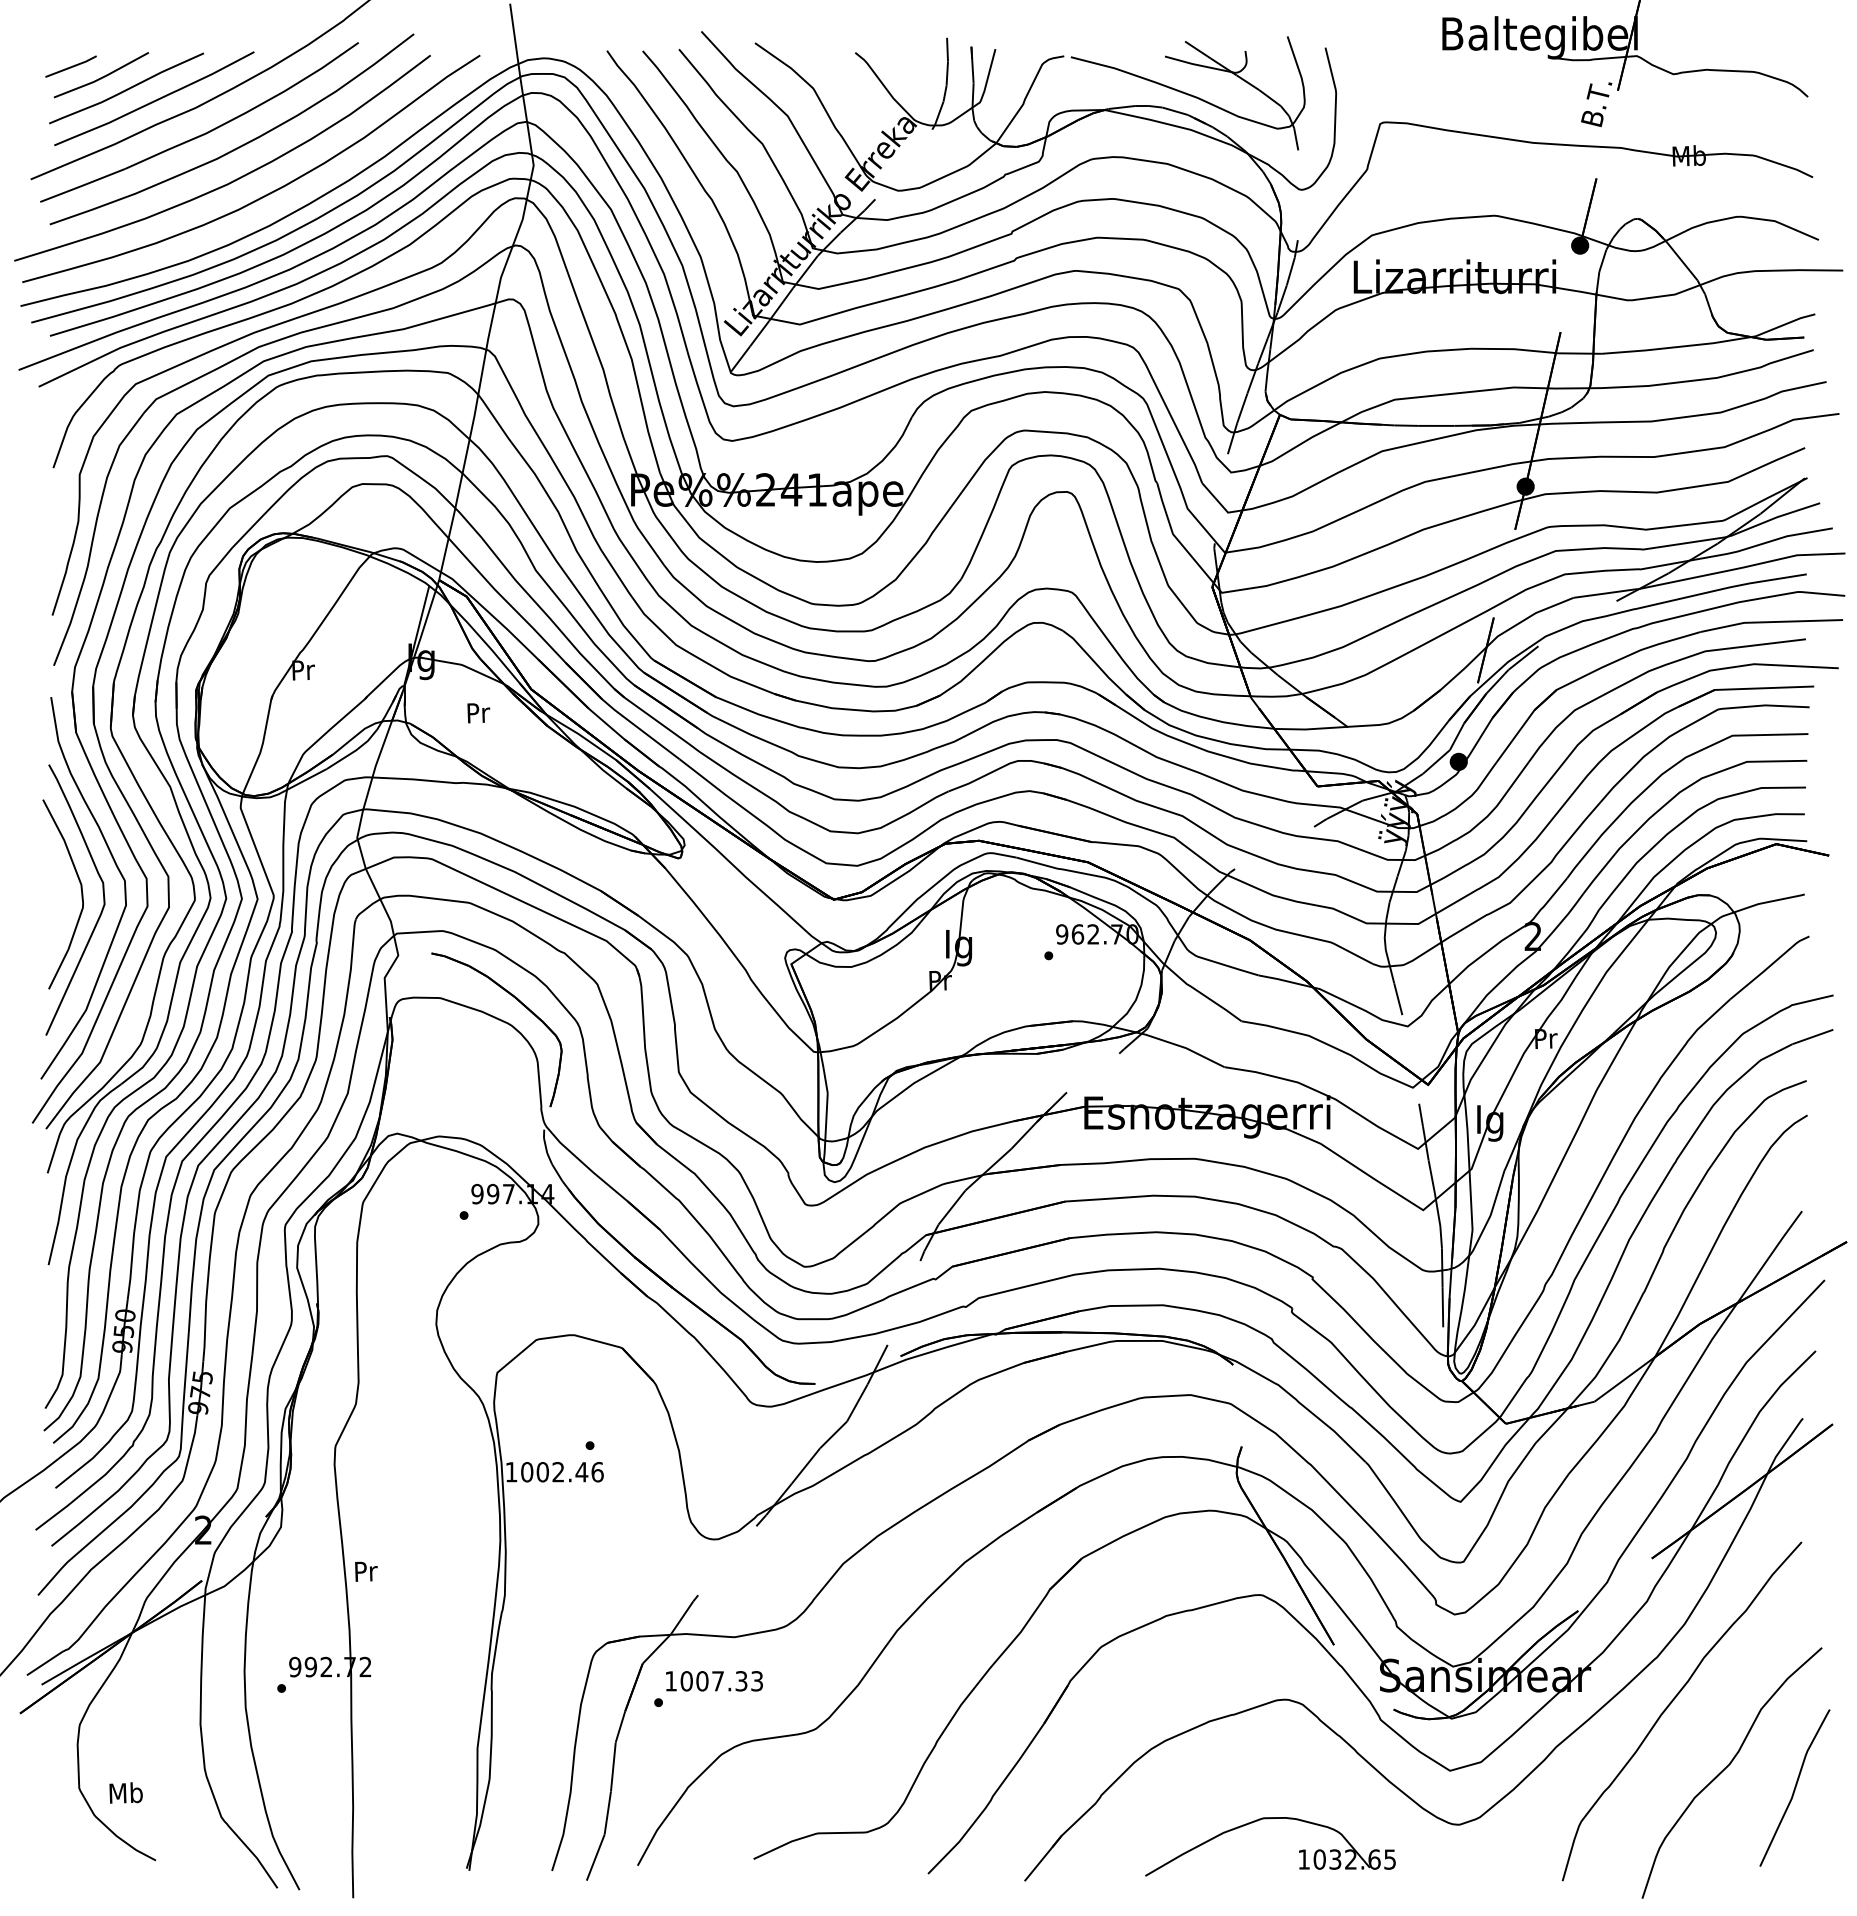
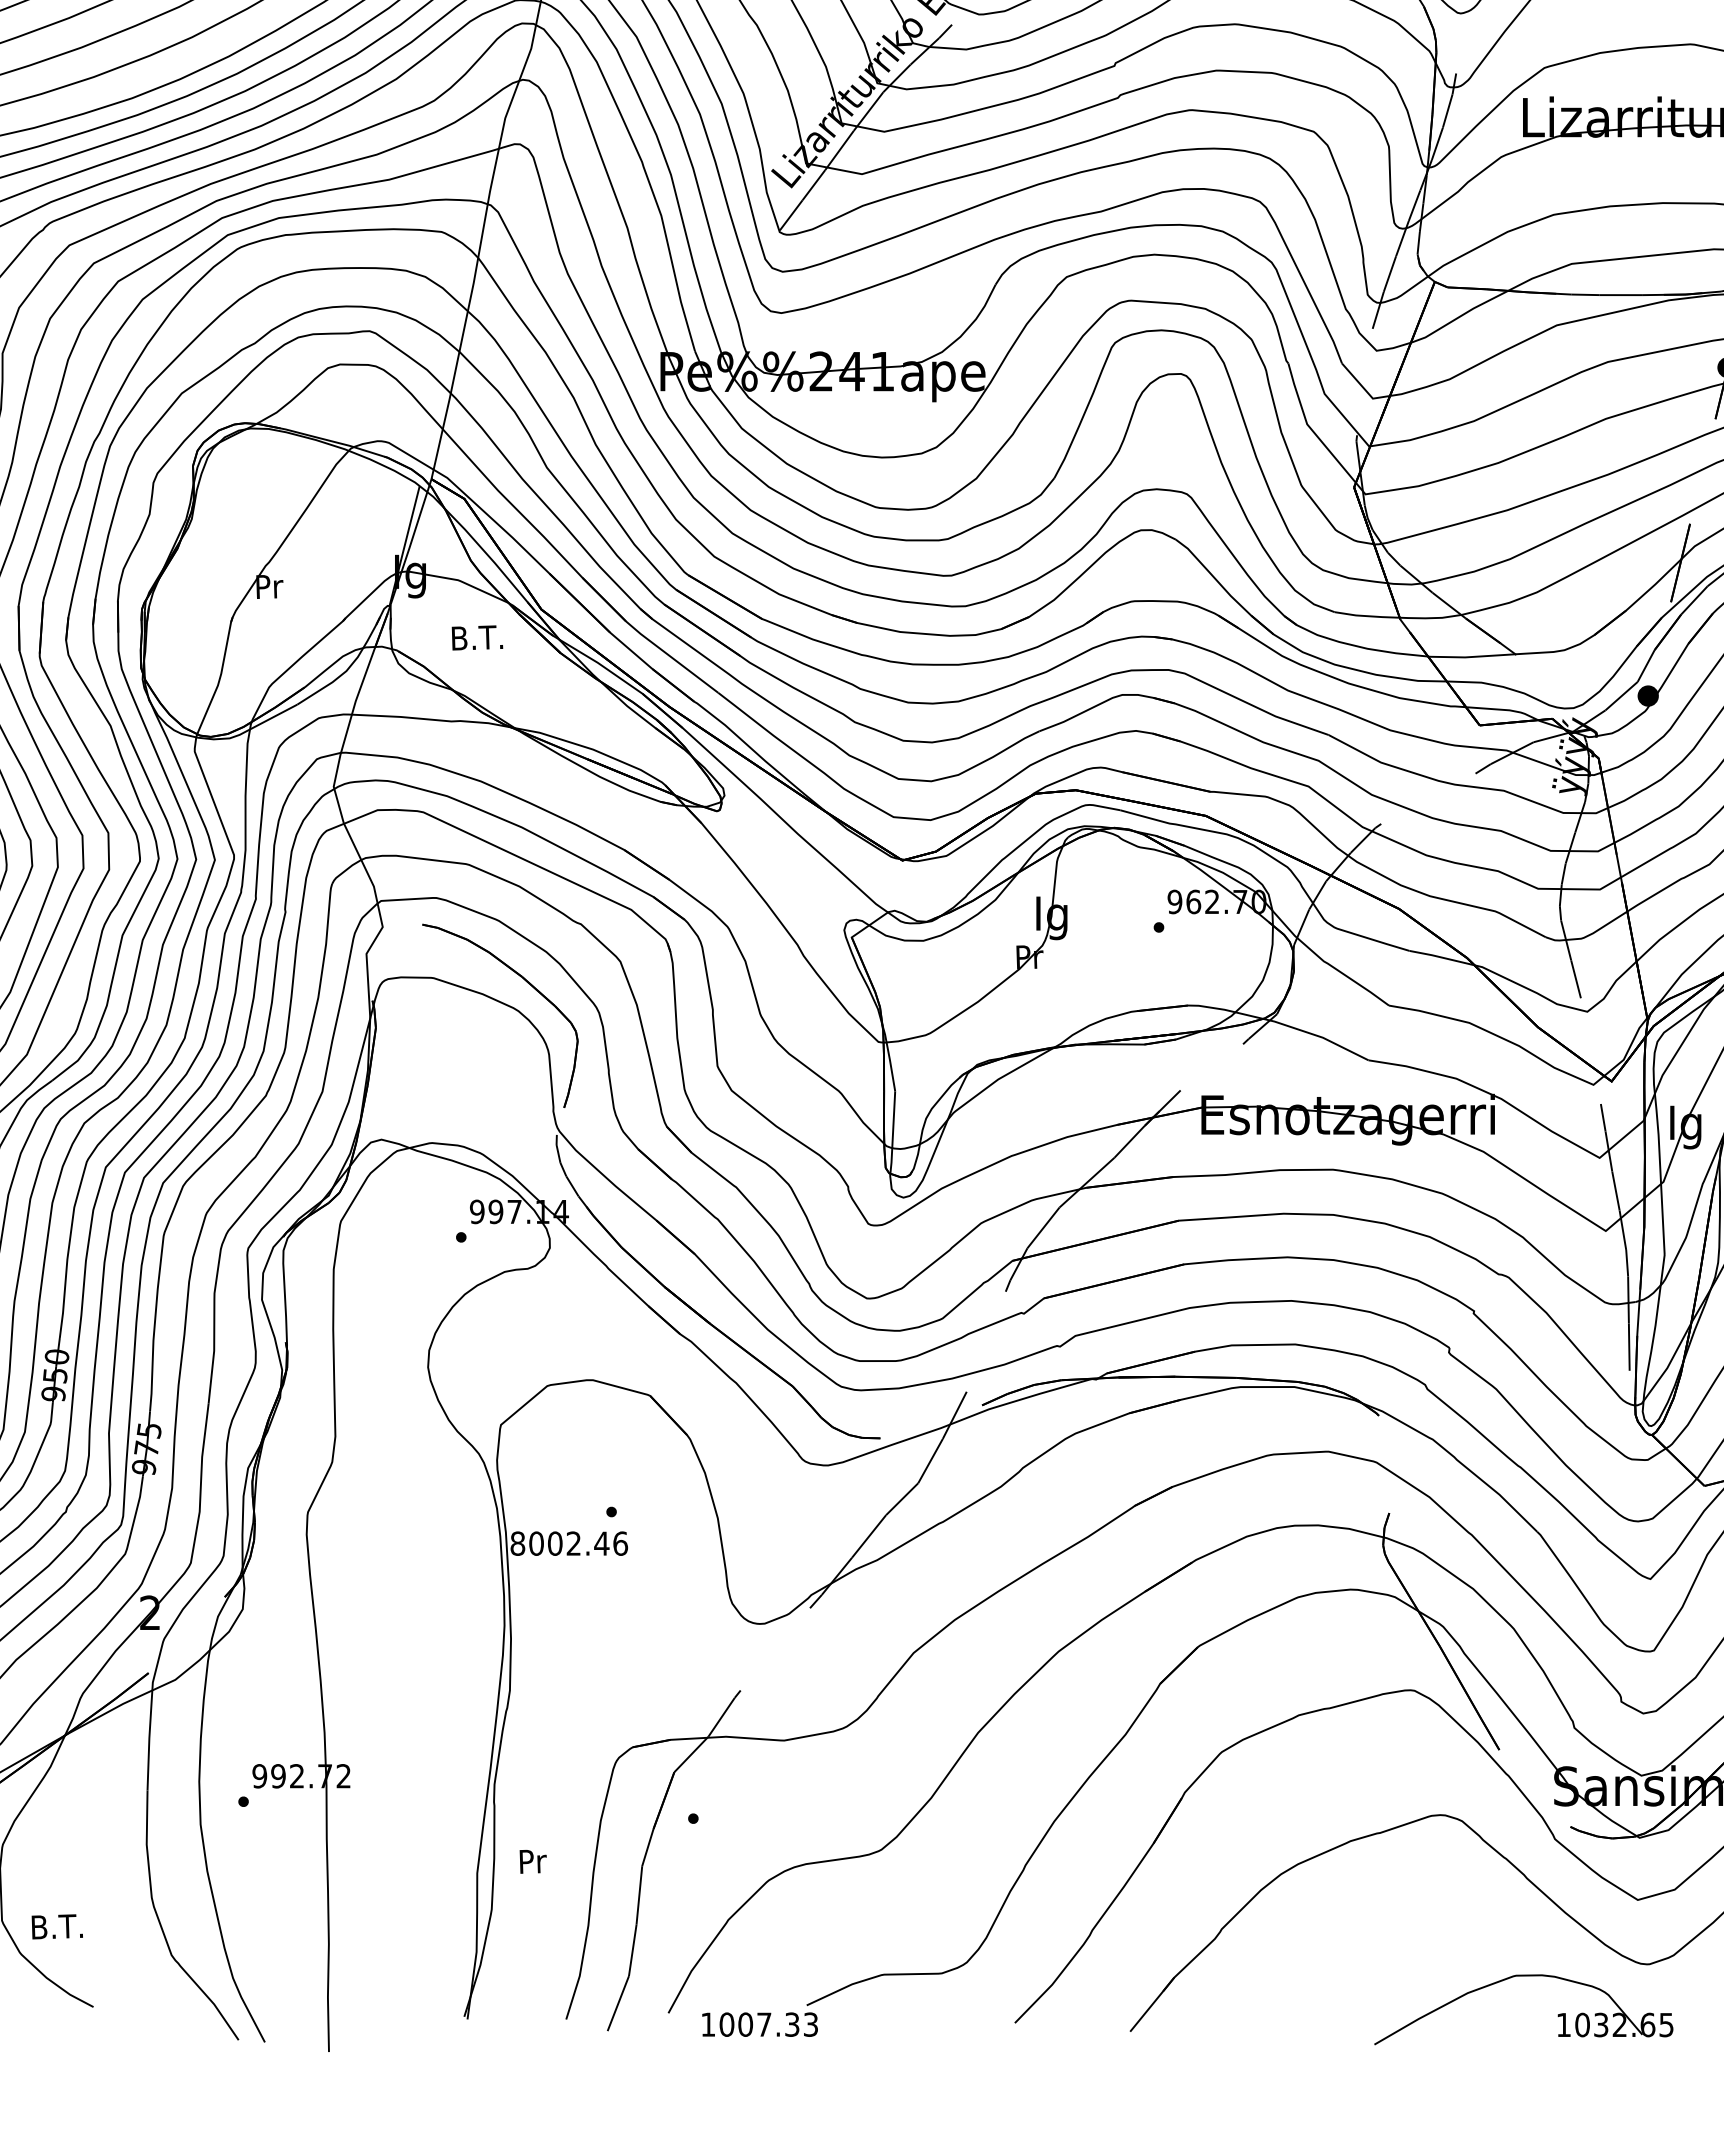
text: (477, 712) -> (477, 637), Pr -> B.T.
text: (511, 1472) -> (517, 1544), 1002.46 -> 8002.46
text: (366, 1571) -> (533, 1861), moved
text: (714, 1681) -> (760, 2024), moved
text: (125, 1792) -> (57, 1925), Mb -> B.T.
part: (1268, 1819) -> (1521, 1977), moved

